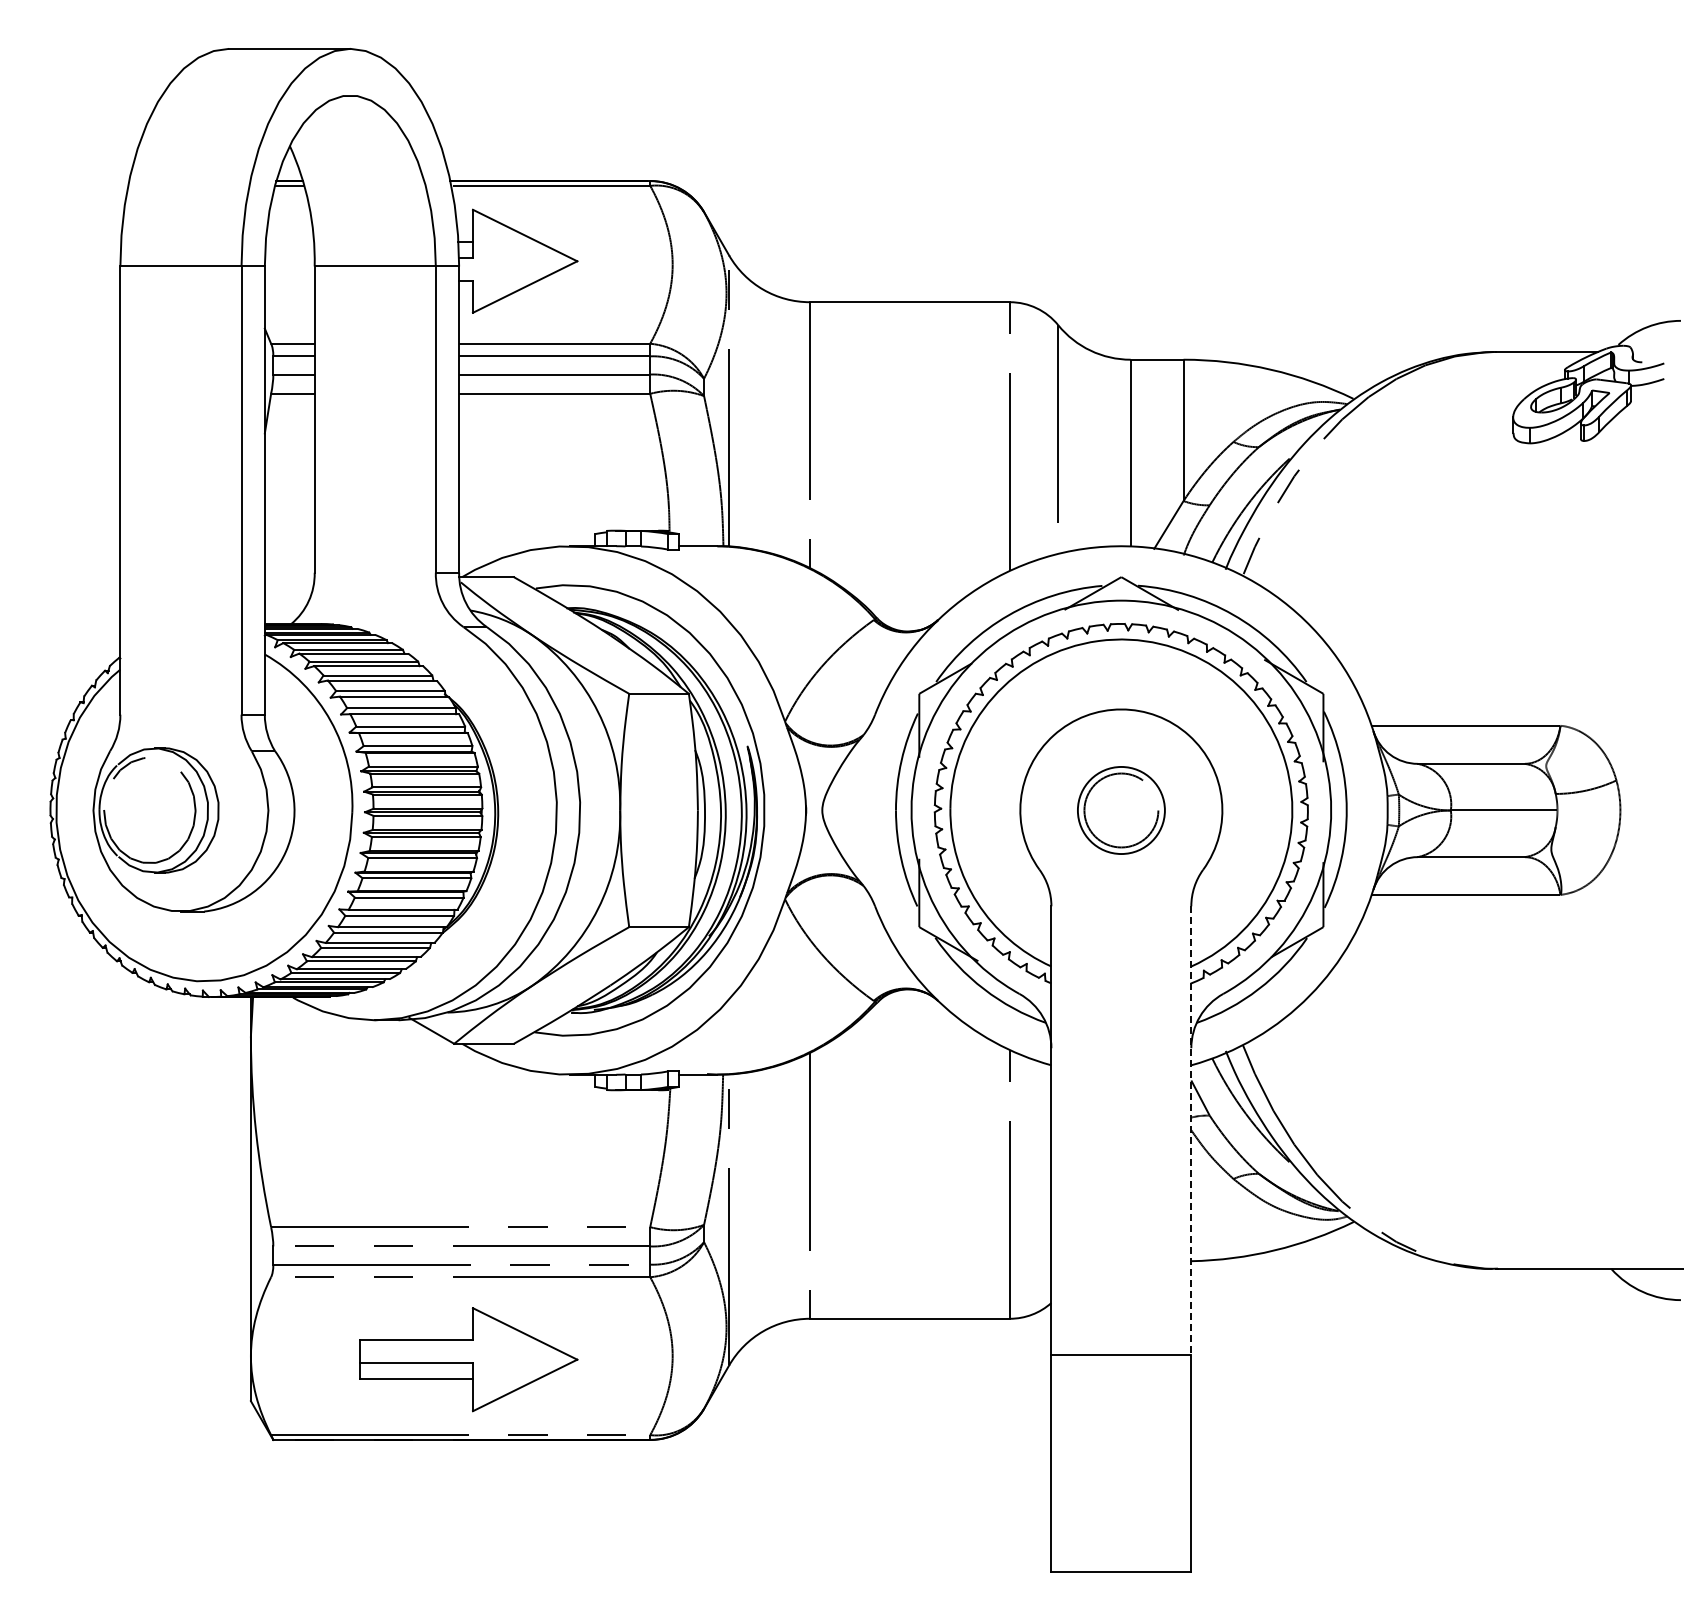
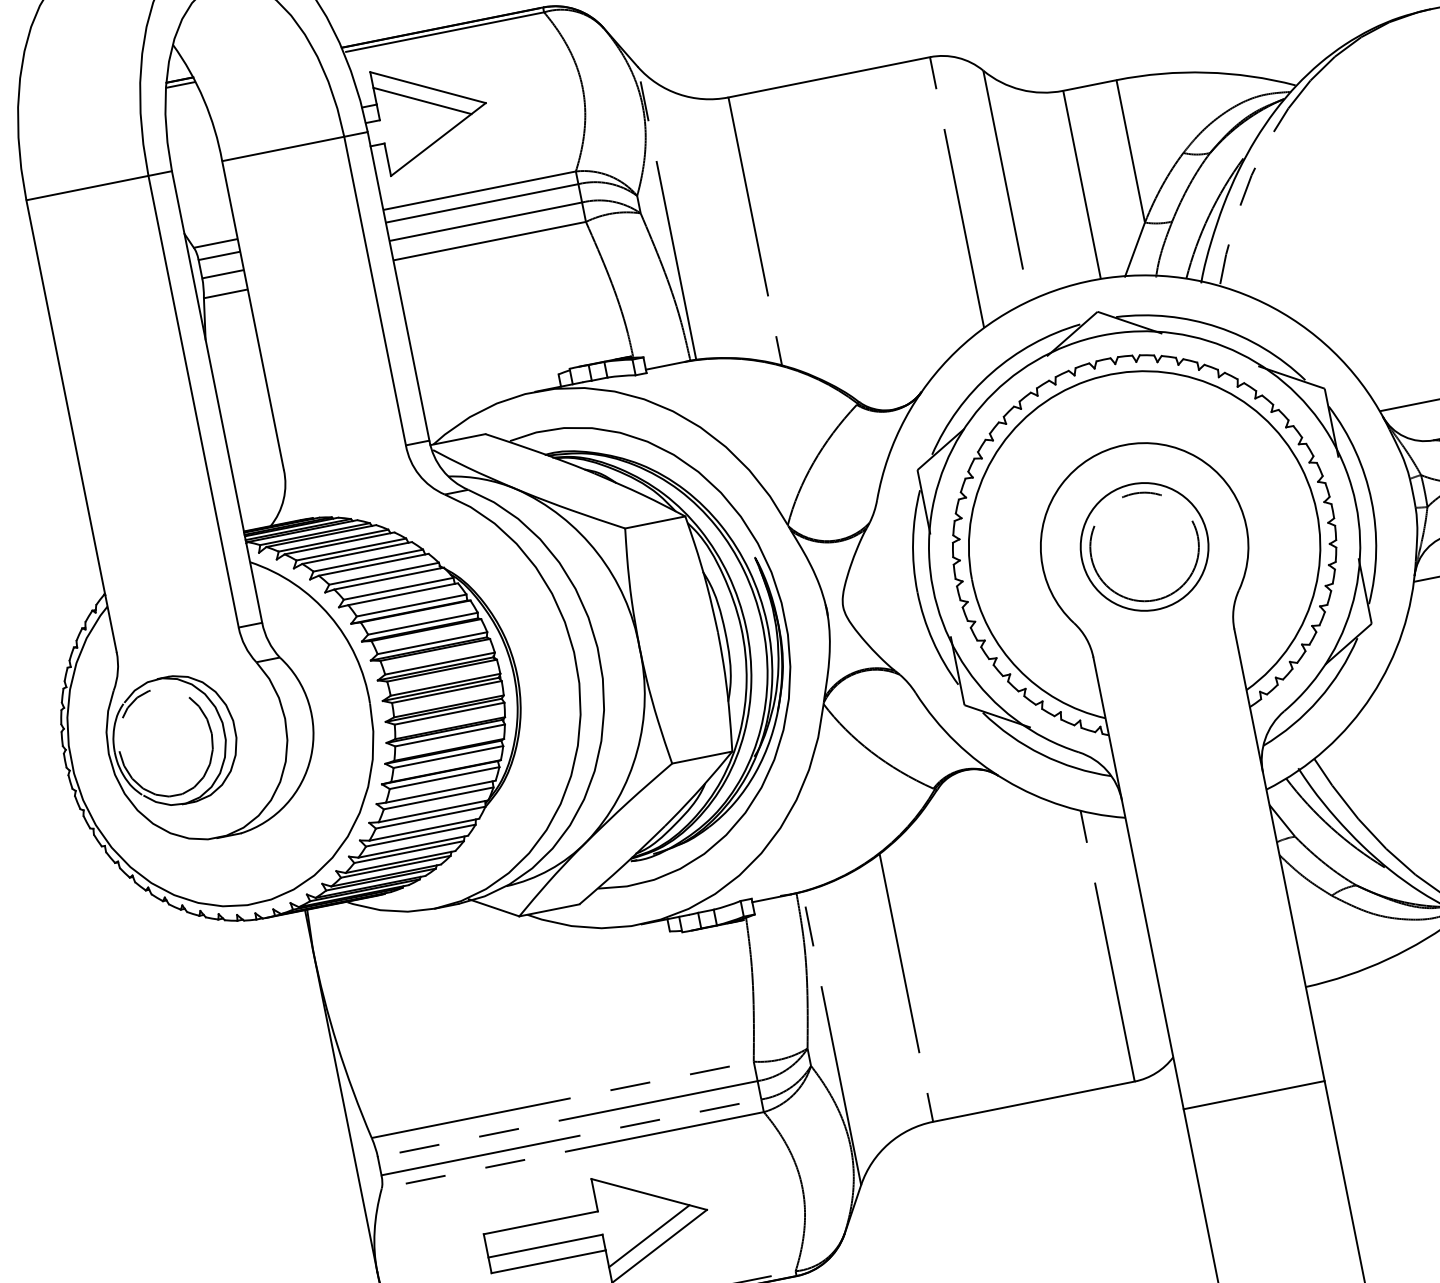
line: (516, 247) -> (421, 101), added
part: (1121, 810) -> (1144, 546), size x1.43
line: (1191, 1130) -> (1279, 855), dashed -> solid
line: (516, 1373) -> (648, 1236), added

